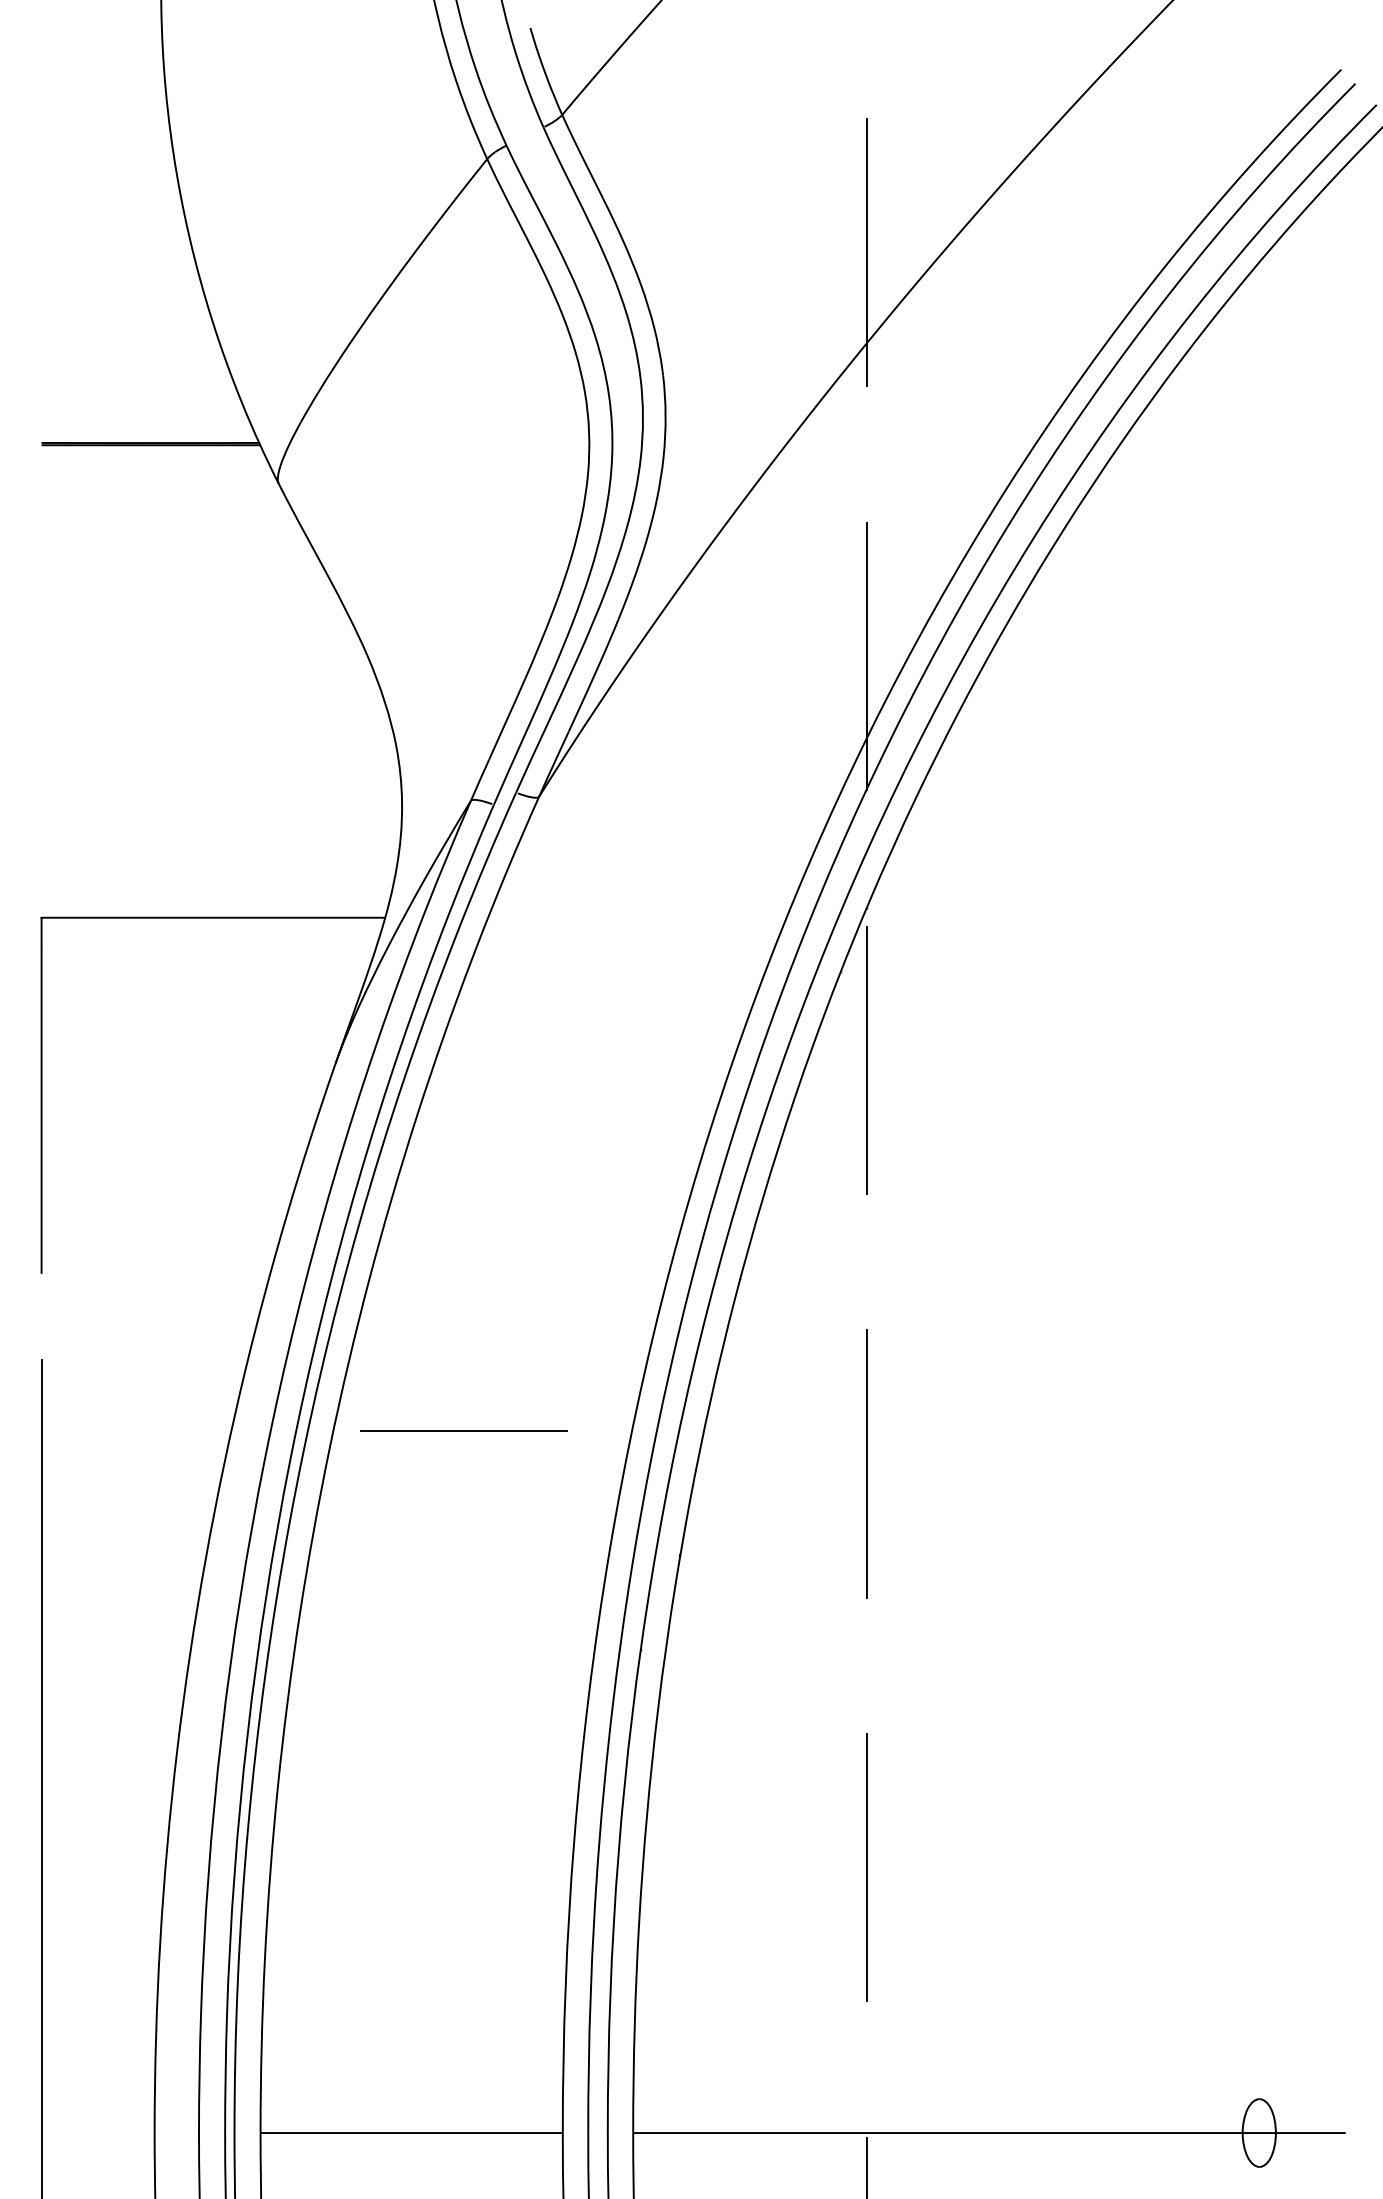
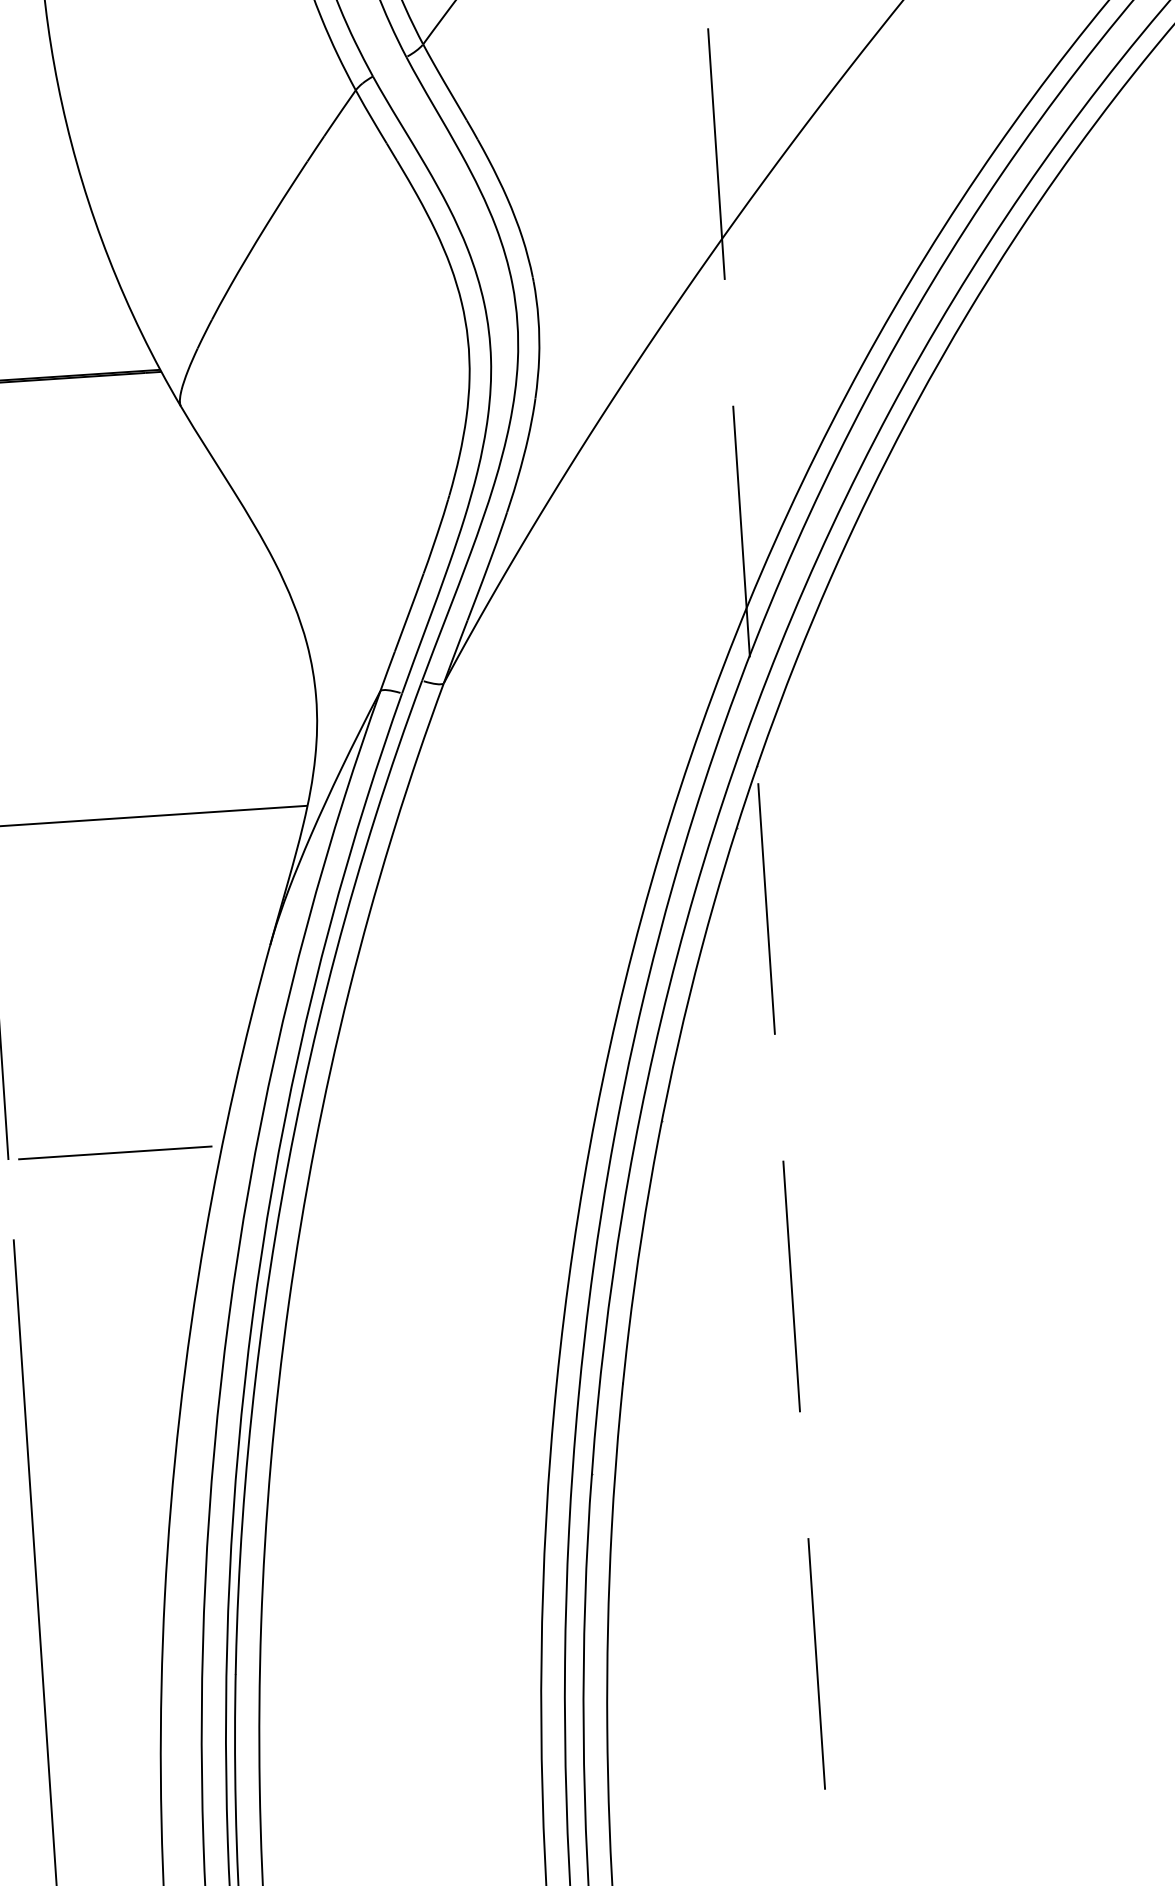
line: (463, 1430) -> (114, 1152), moved

